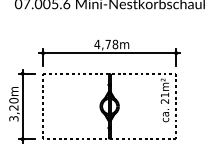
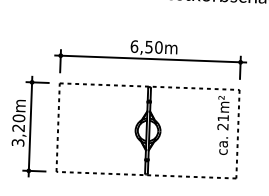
text: (106, 44) -> (146, 47), 4,78m -> 6,50m

